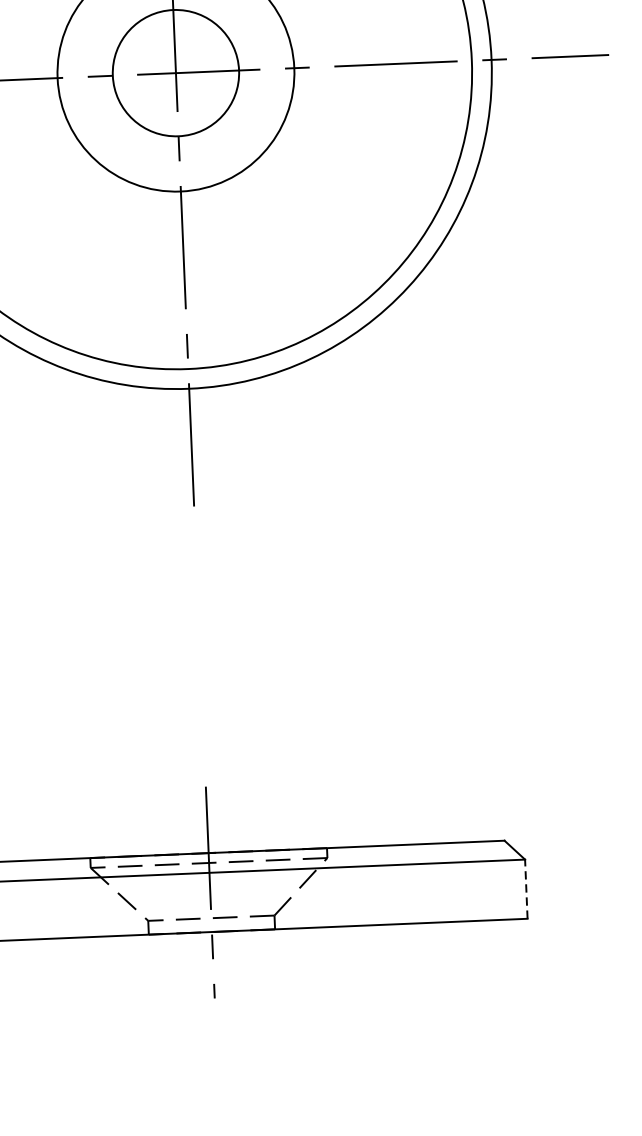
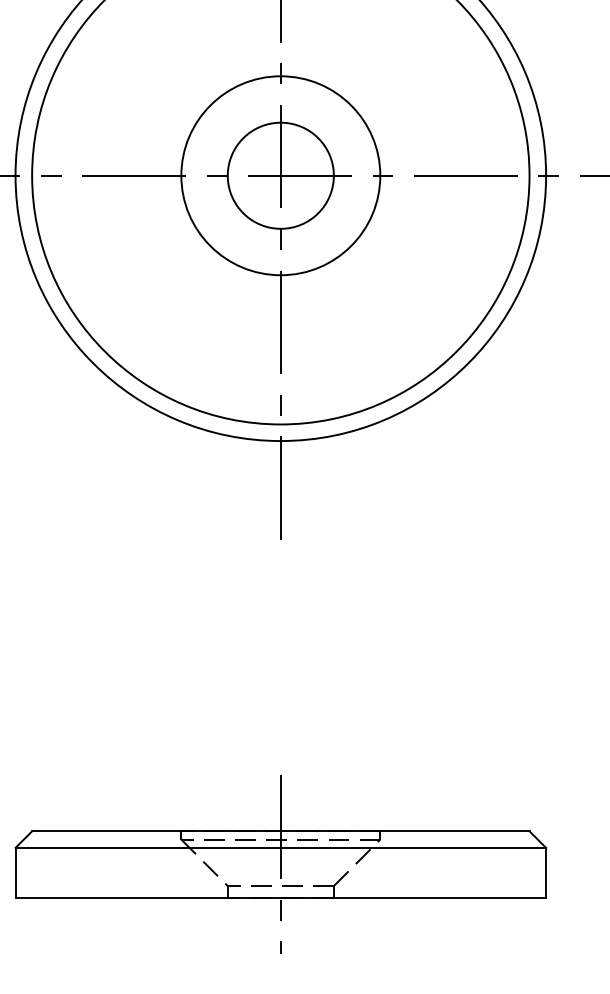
line: (526, 888) -> (546, 872), dashed -> solid

